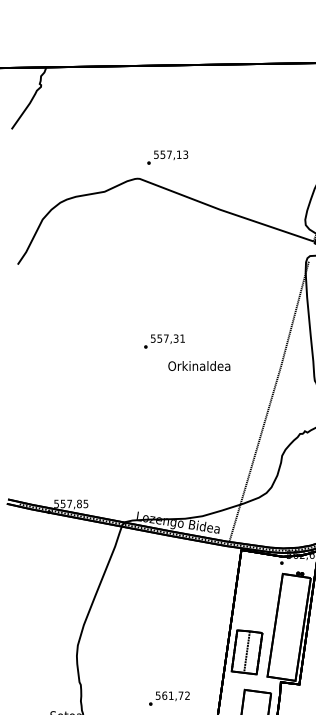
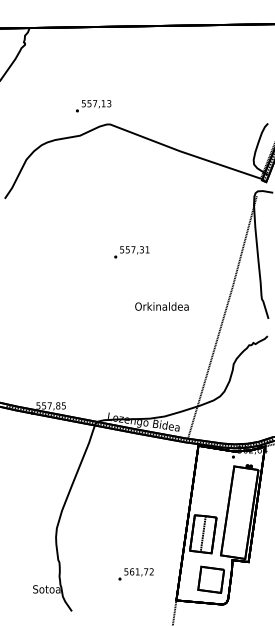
text: (167, 158) -> (93, 106), moved
text: (164, 341) -> (131, 252), moved
text: (198, 366) -> (161, 306), moved

